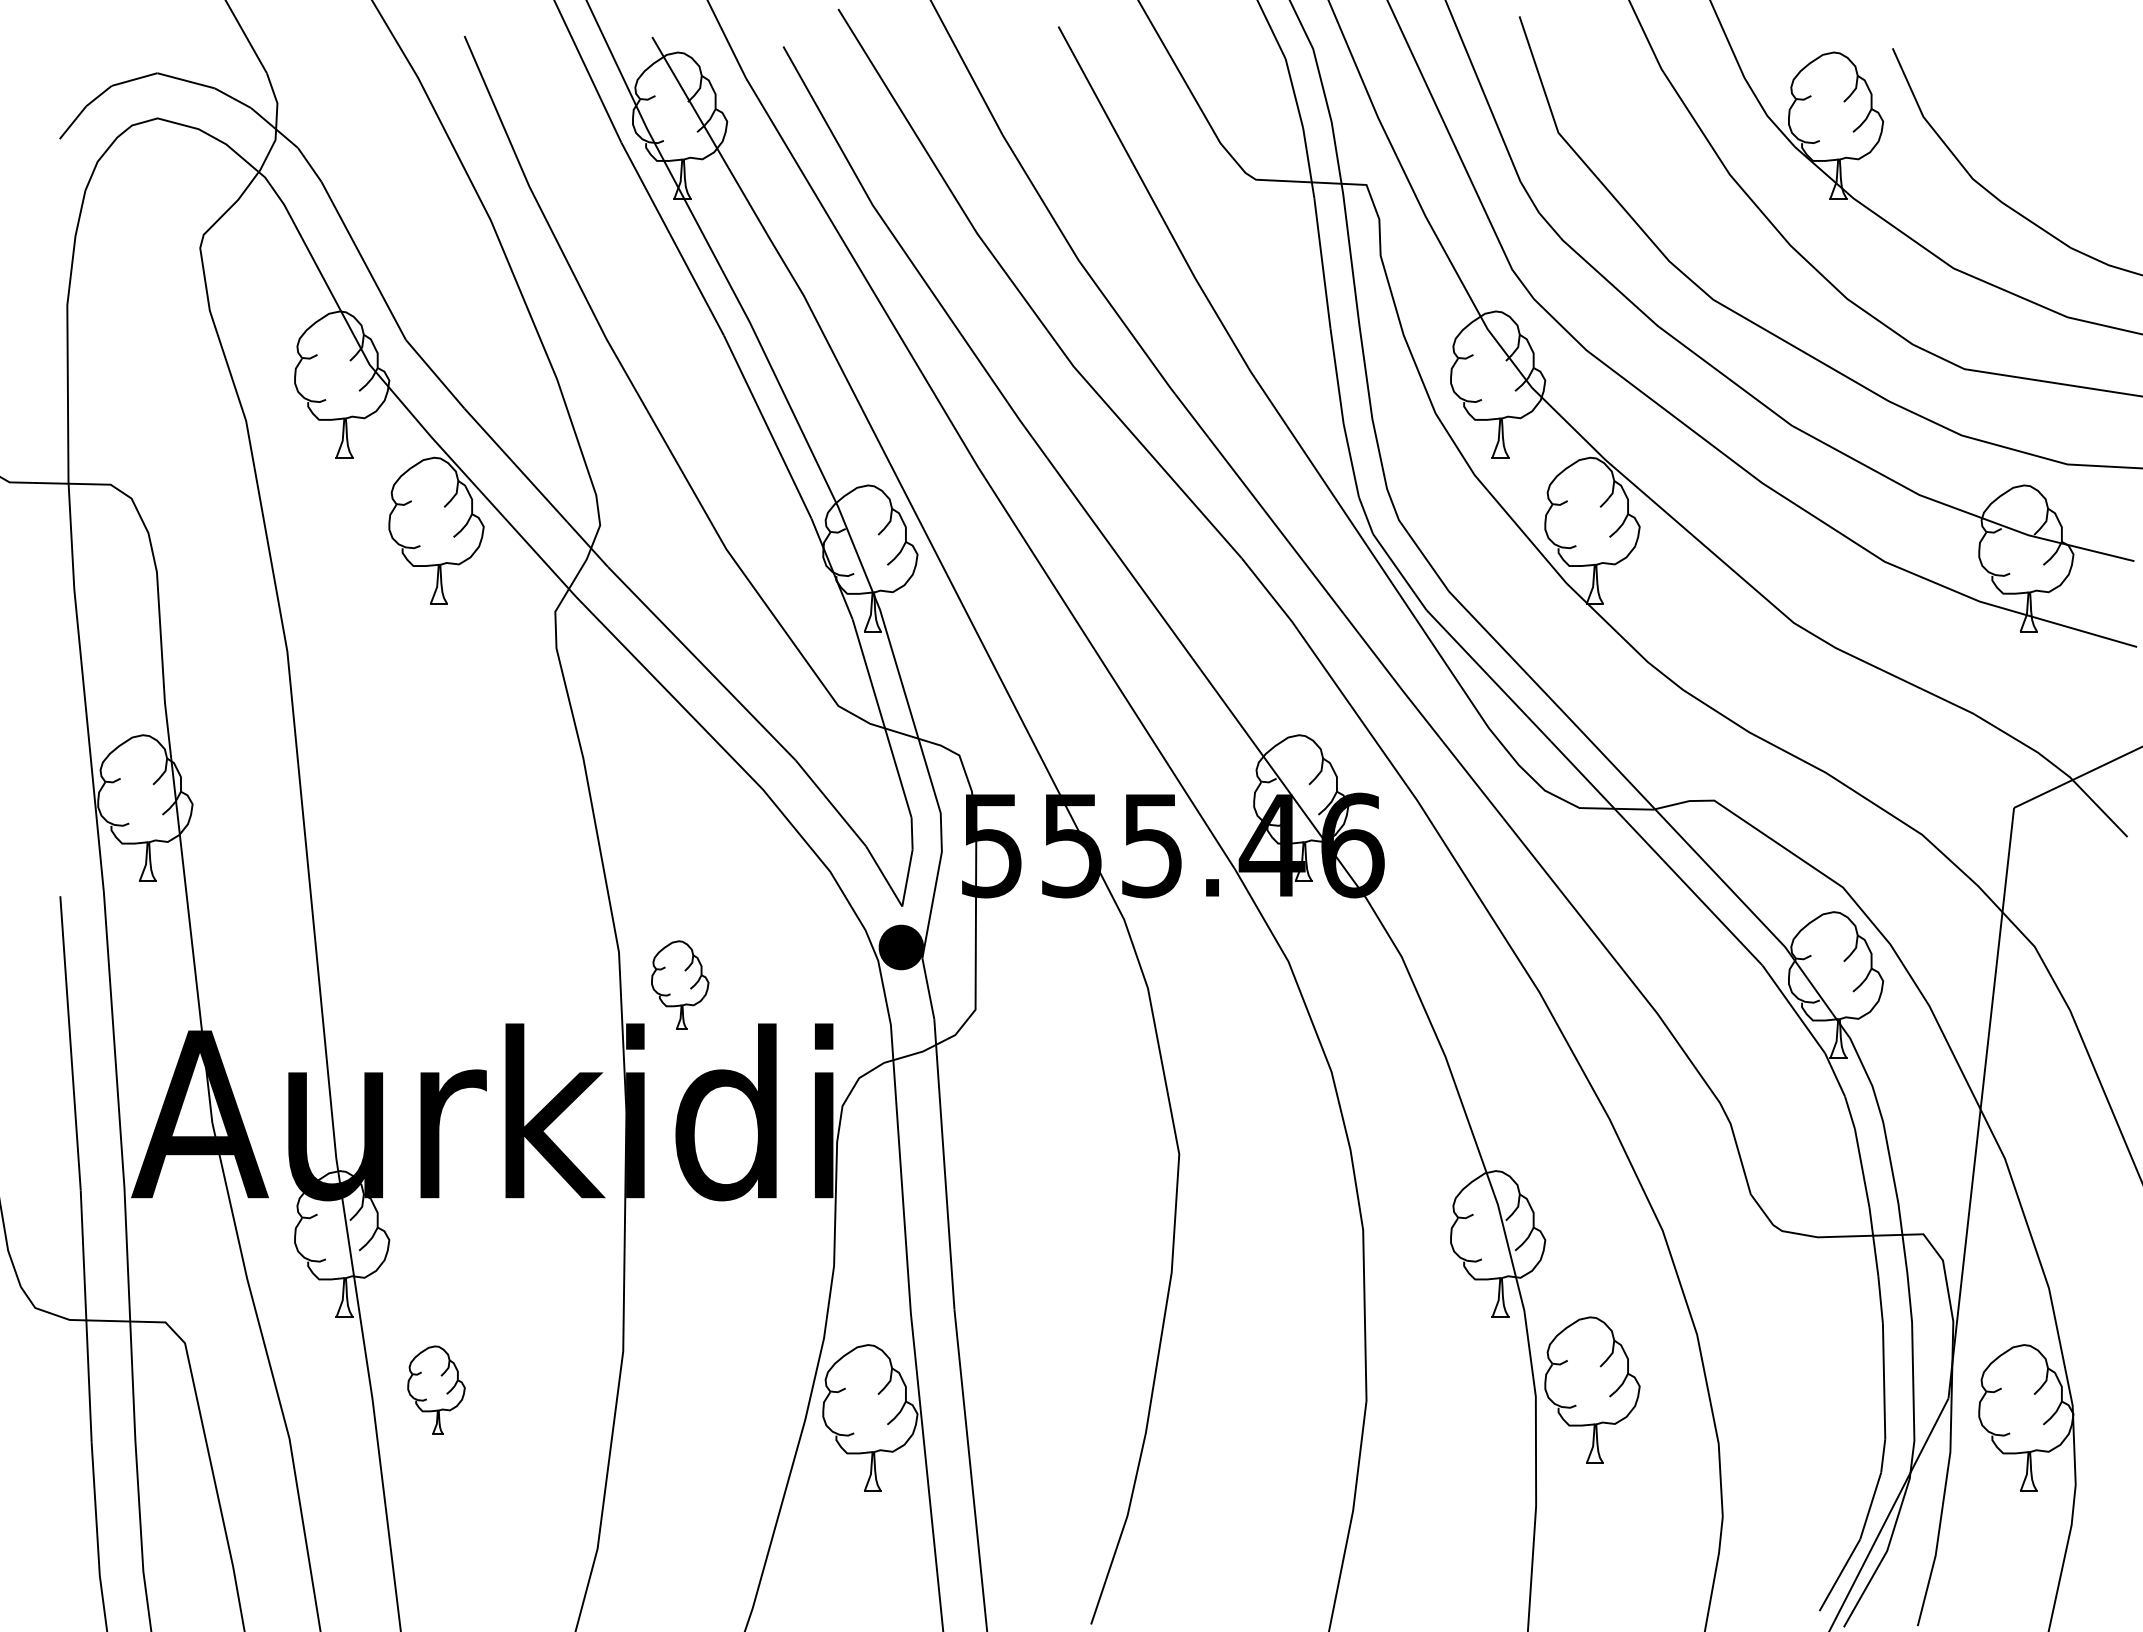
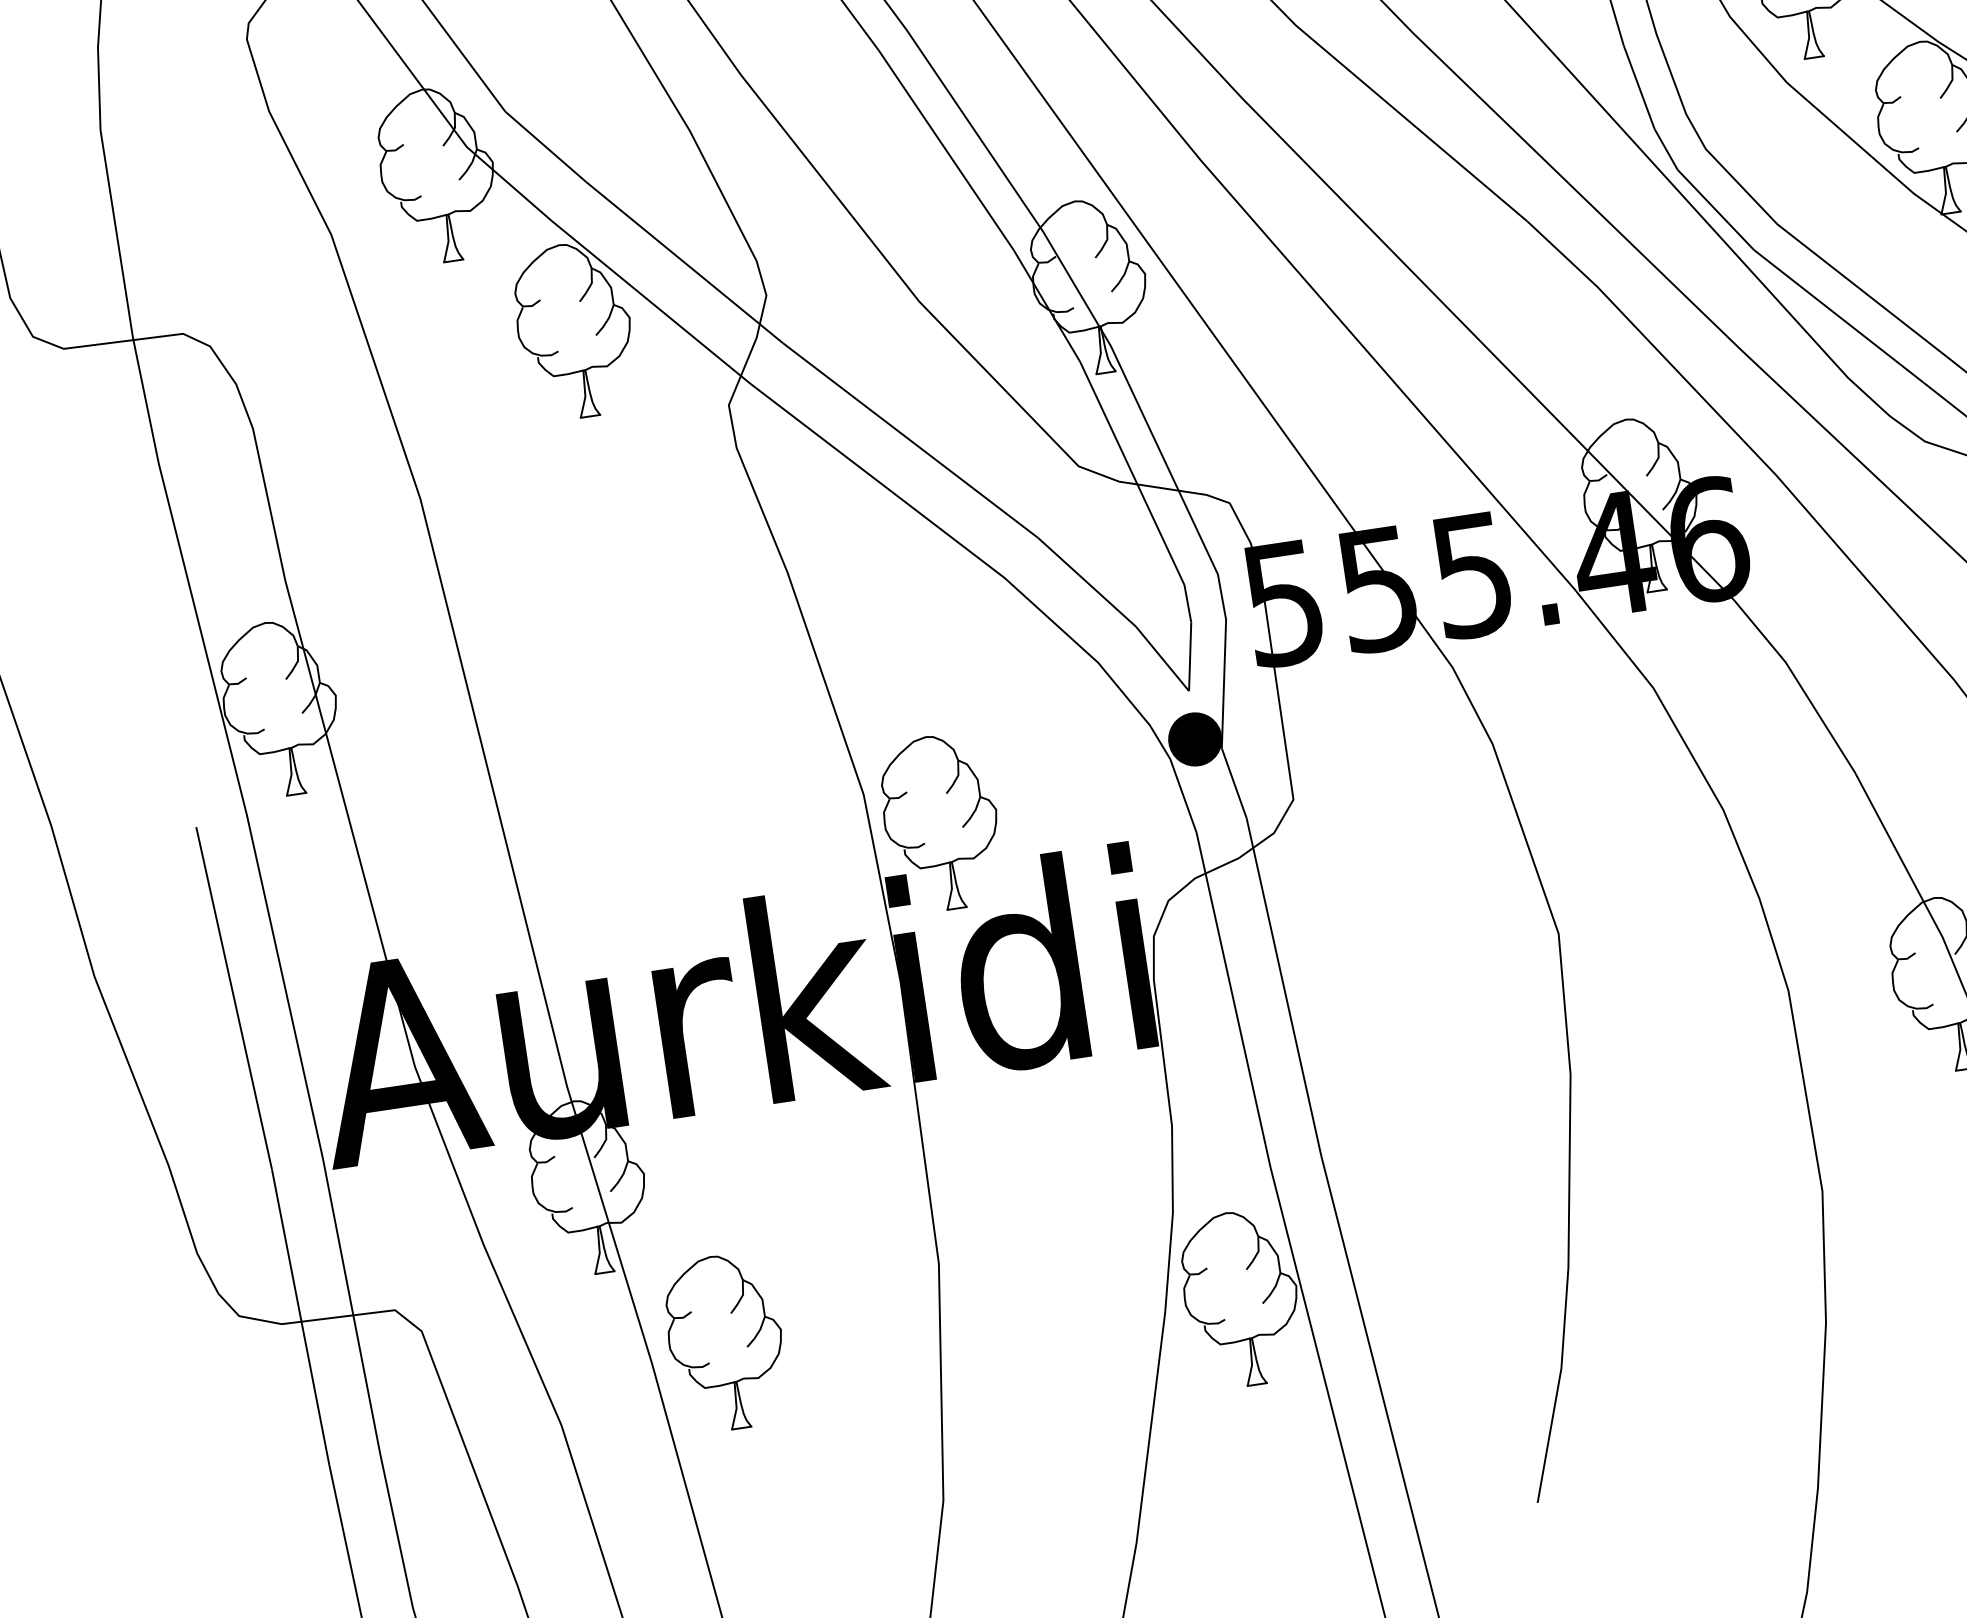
part: (680, 984) -> (941, 821), size x1.67
part: (436, 1389) -> (725, 1341), size x1.67

